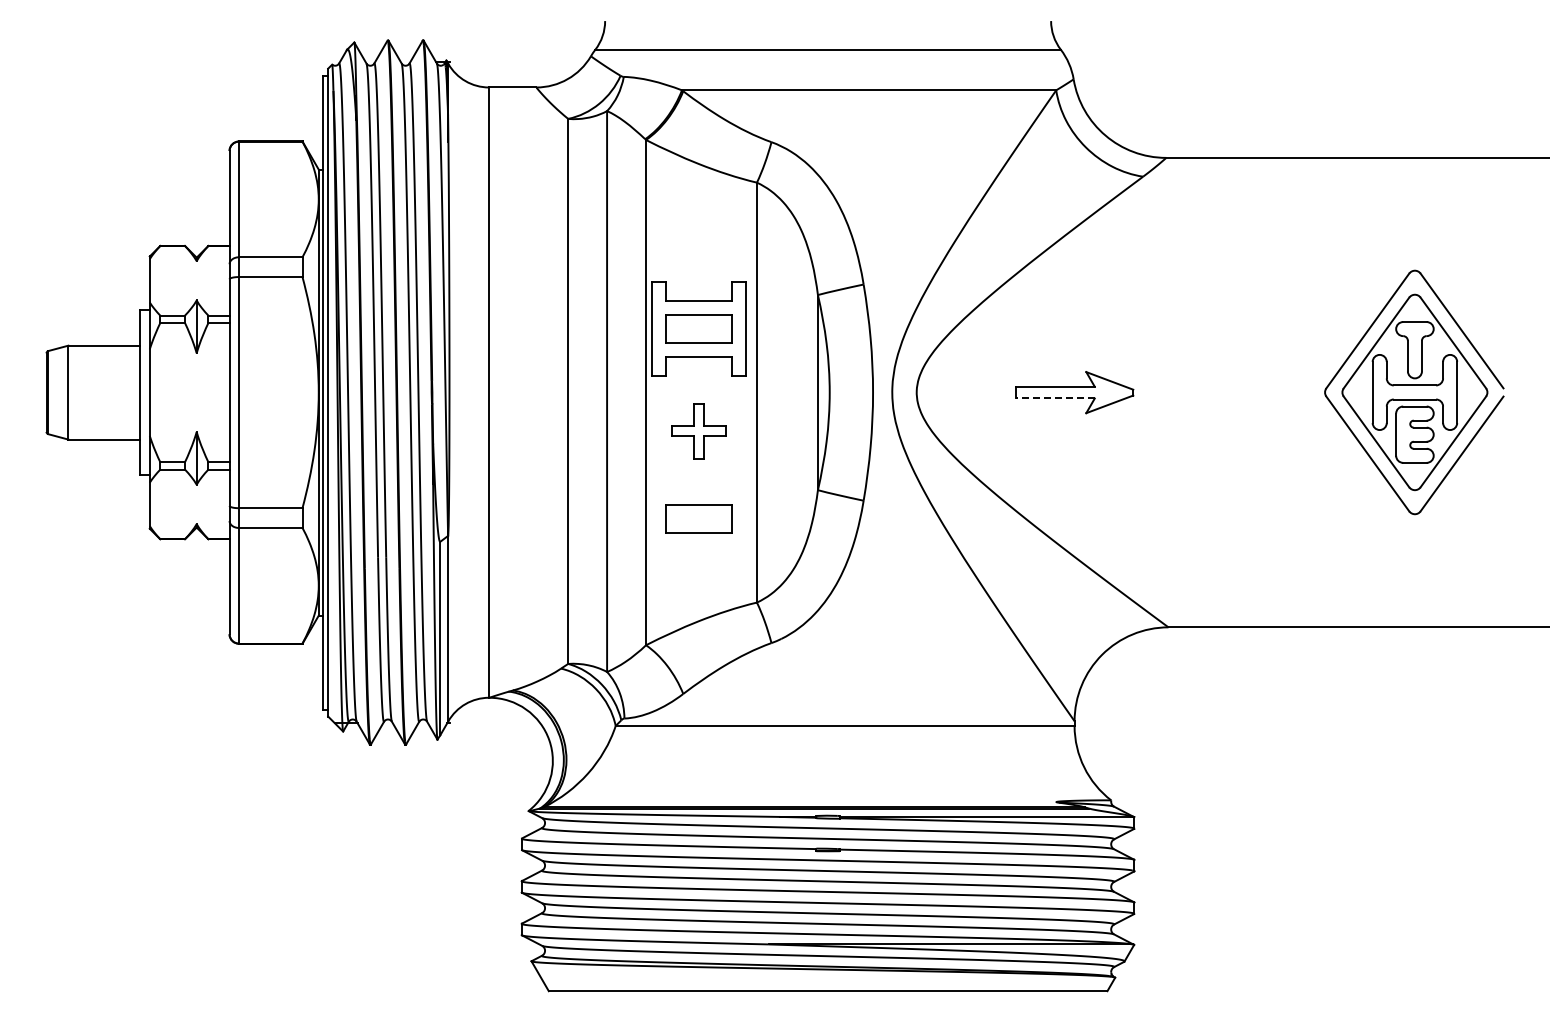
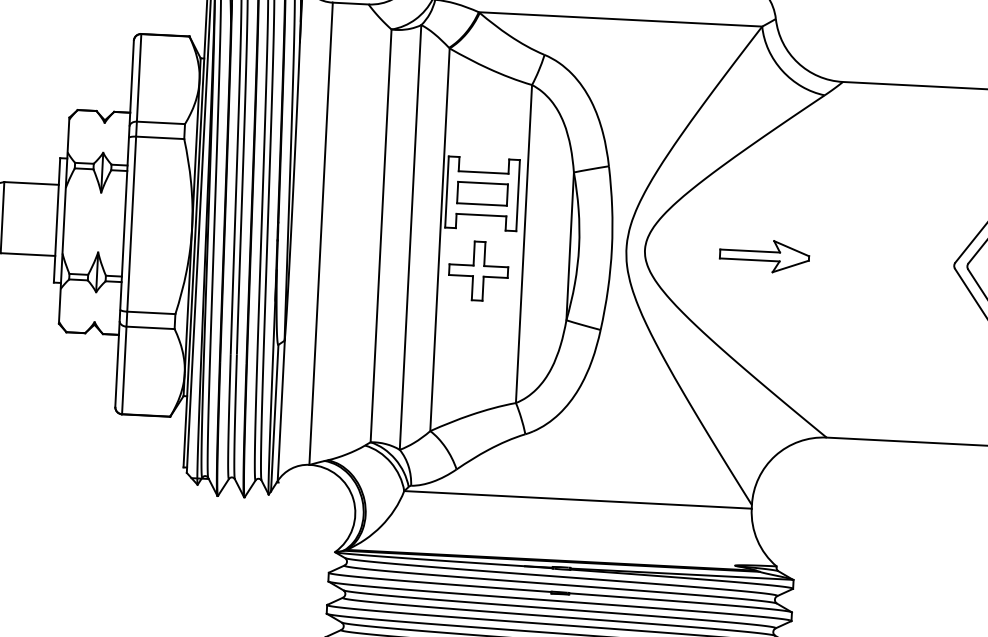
line: (1054, 398) -> (749, 259), dashed -> solid
part: (698, 431) -> (478, 271), size x1.43
part: (698, 518) -> (474, 337), removed

